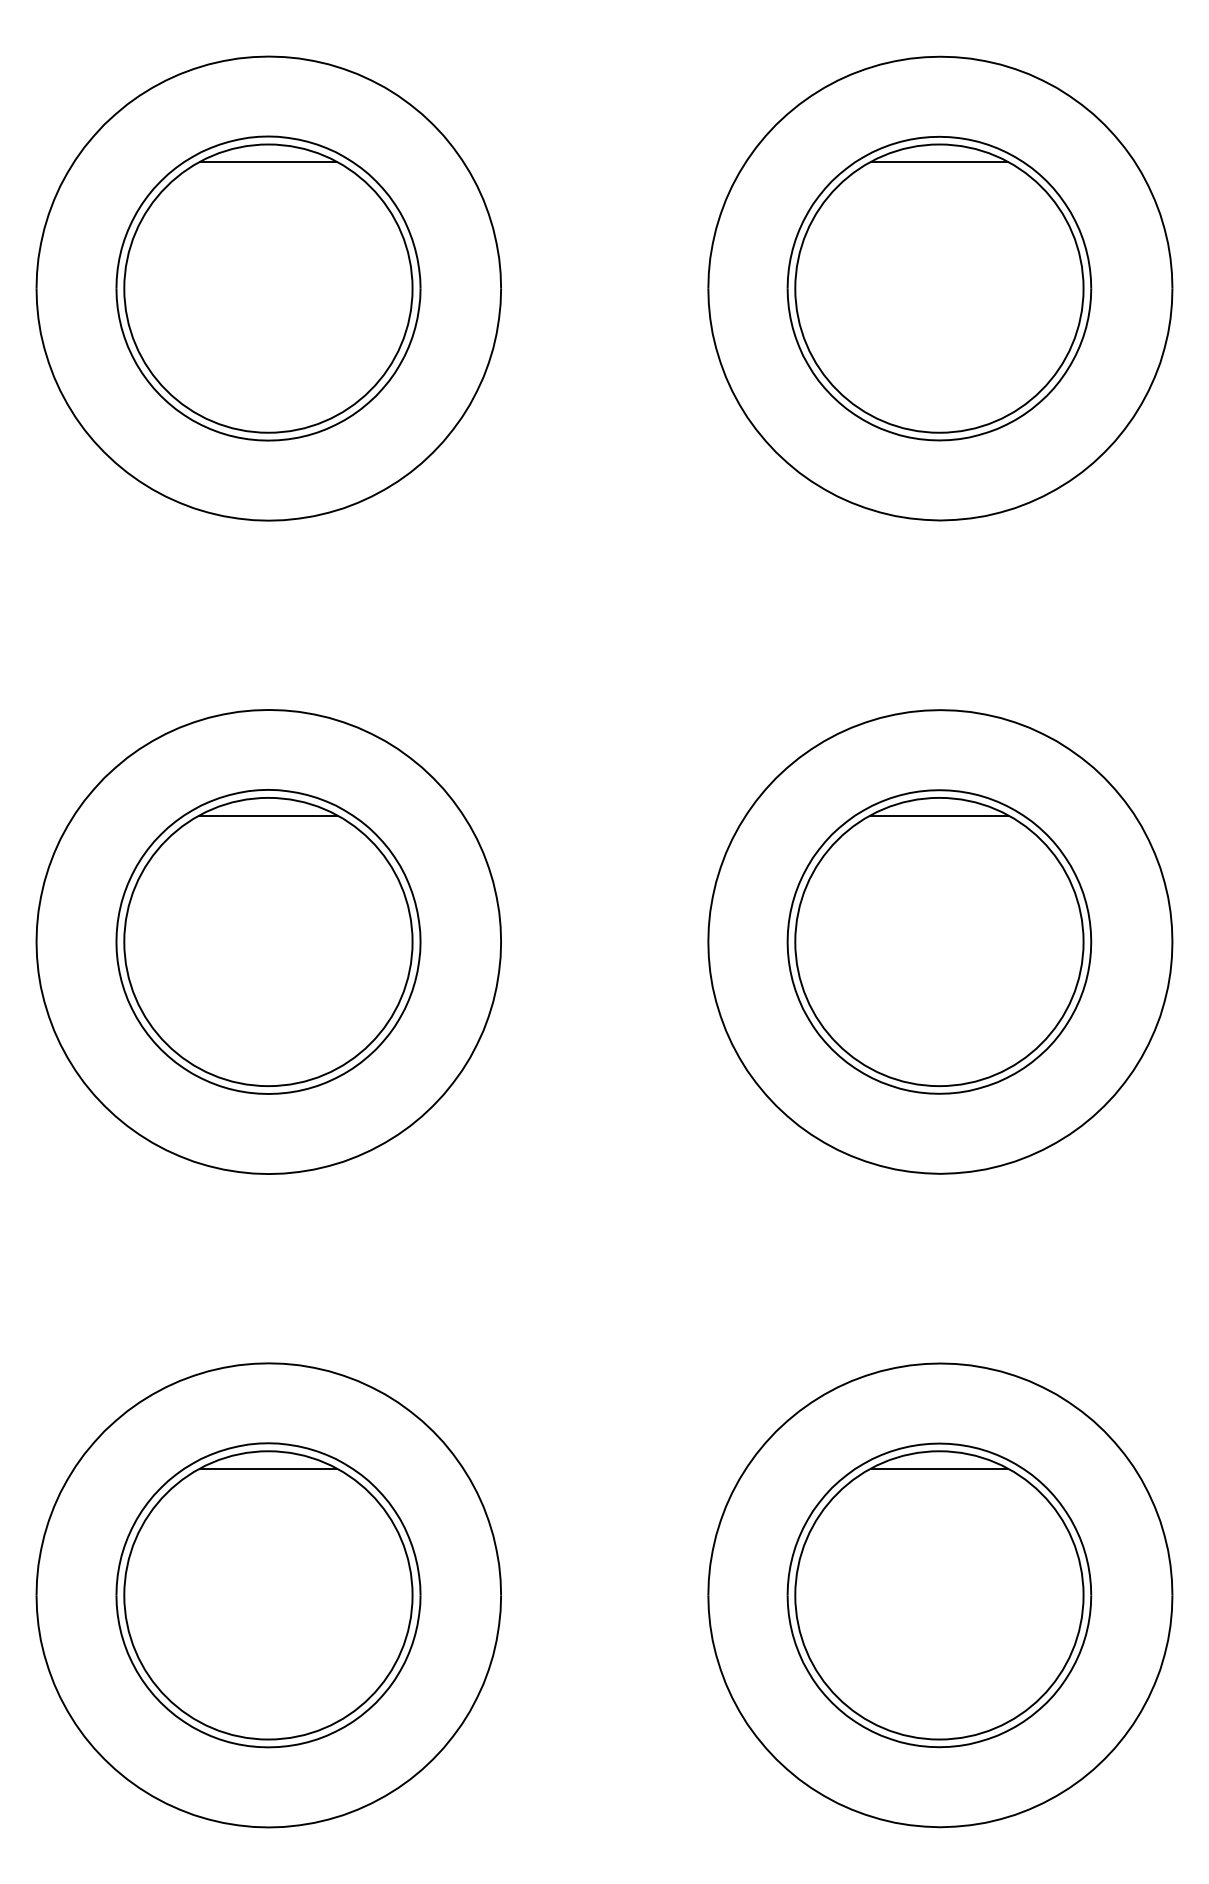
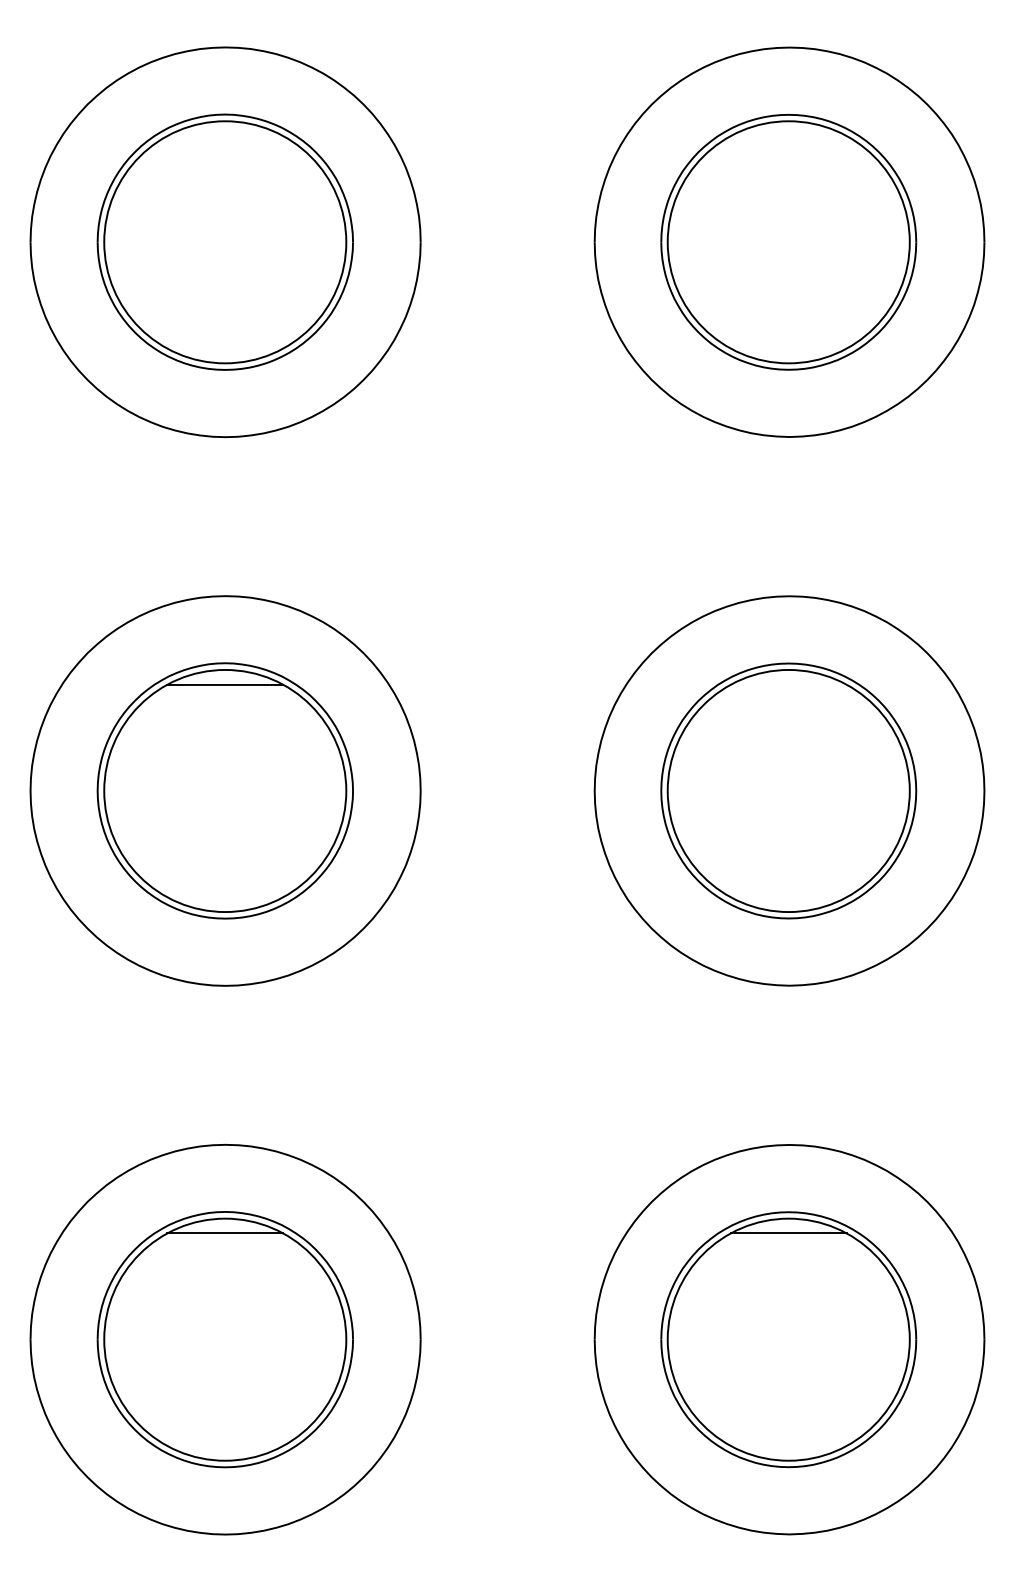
line: (268, 162) -> (225, 136), removed
line: (939, 162) -> (788, 136), removed
line: (939, 815) -> (788, 684), removed

